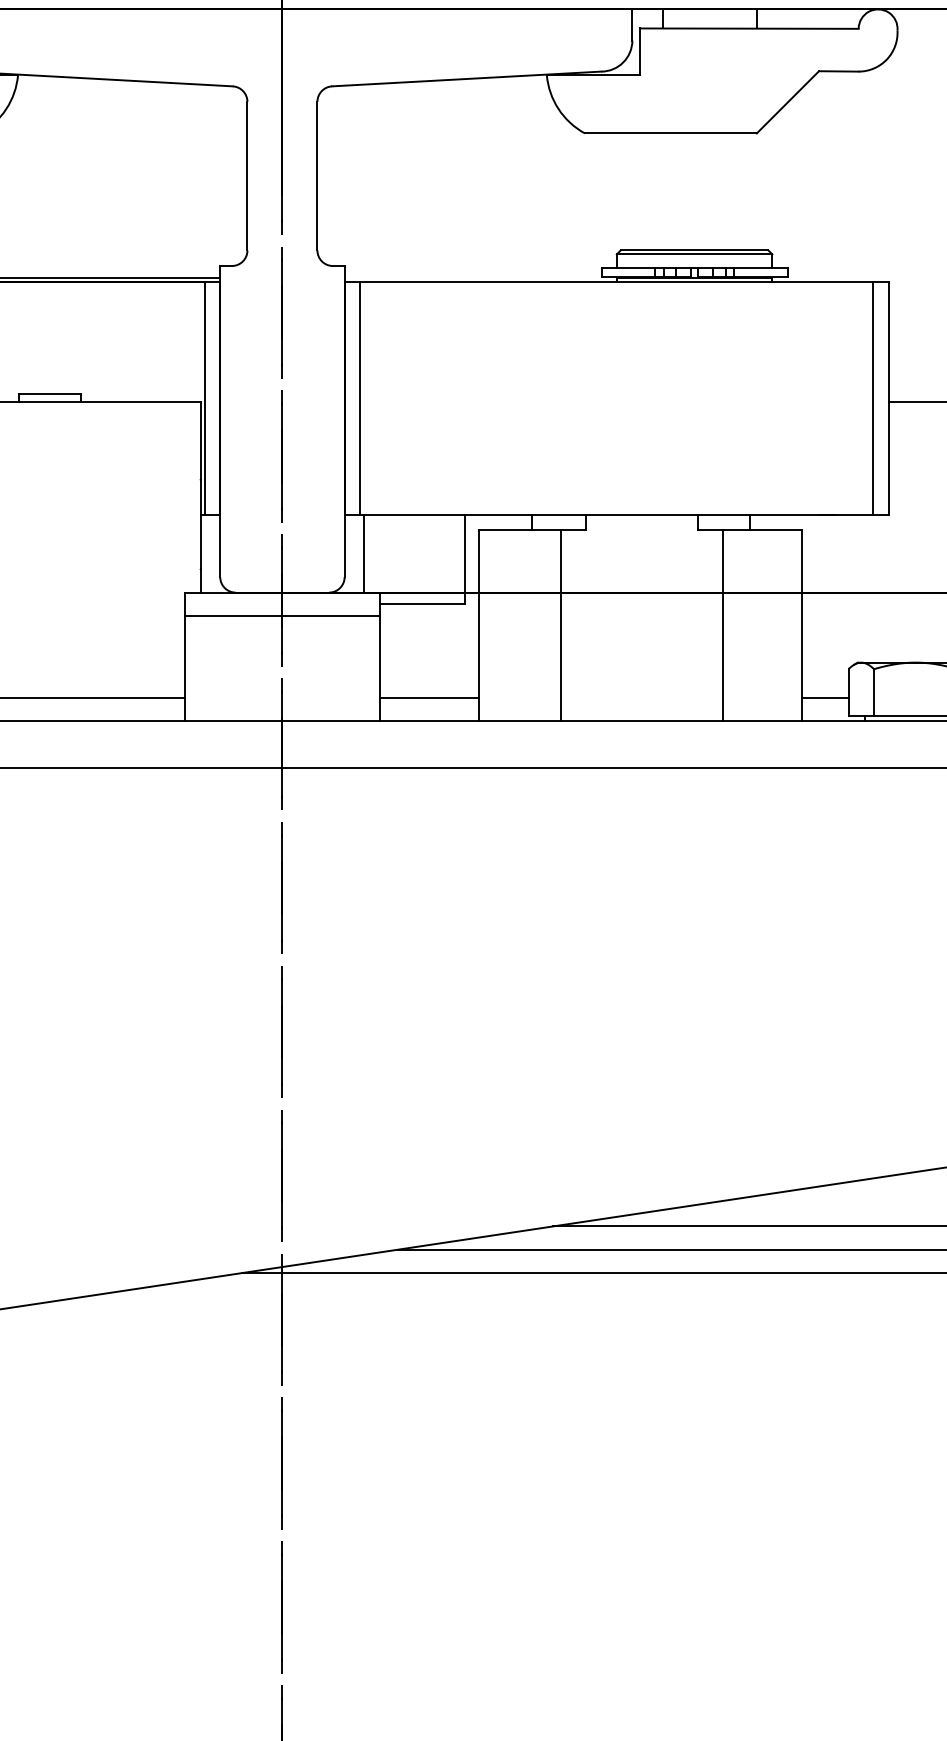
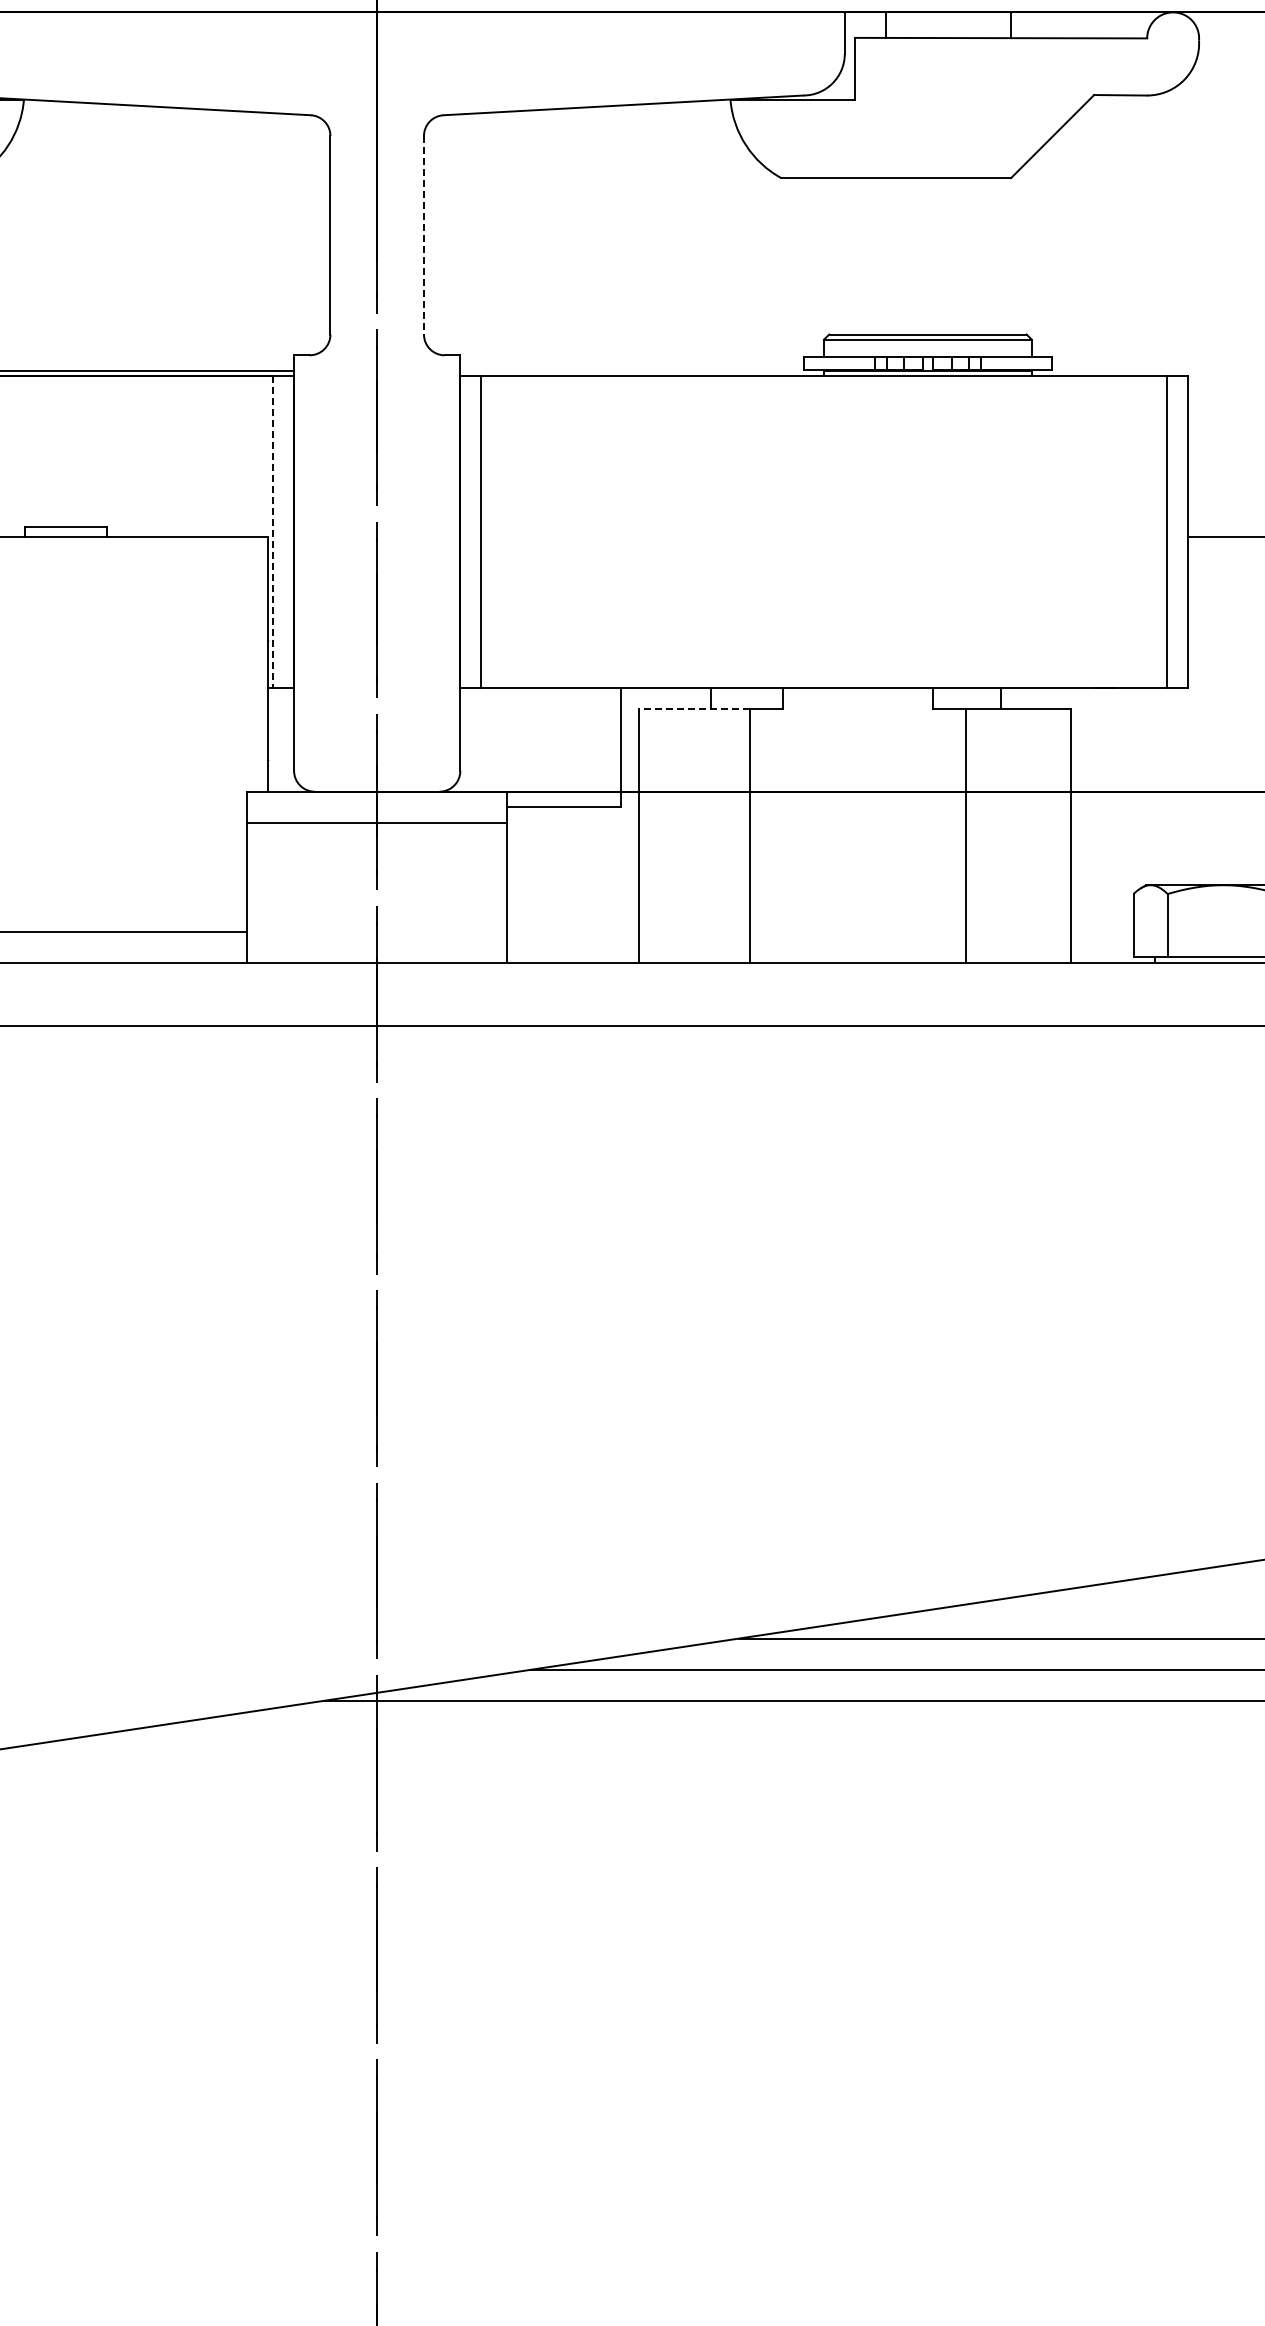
line: (317, 176) -> (423, 235), solid -> dashed
line: (204, 397) -> (273, 531), solid -> dashed
line: (519, 530) -> (693, 708), solid -> dashed
line: (364, 553) -> (486, 739), removed
line: (429, 697) -> (573, 931), removed
line: (825, 697) -> (1102, 931), removed

